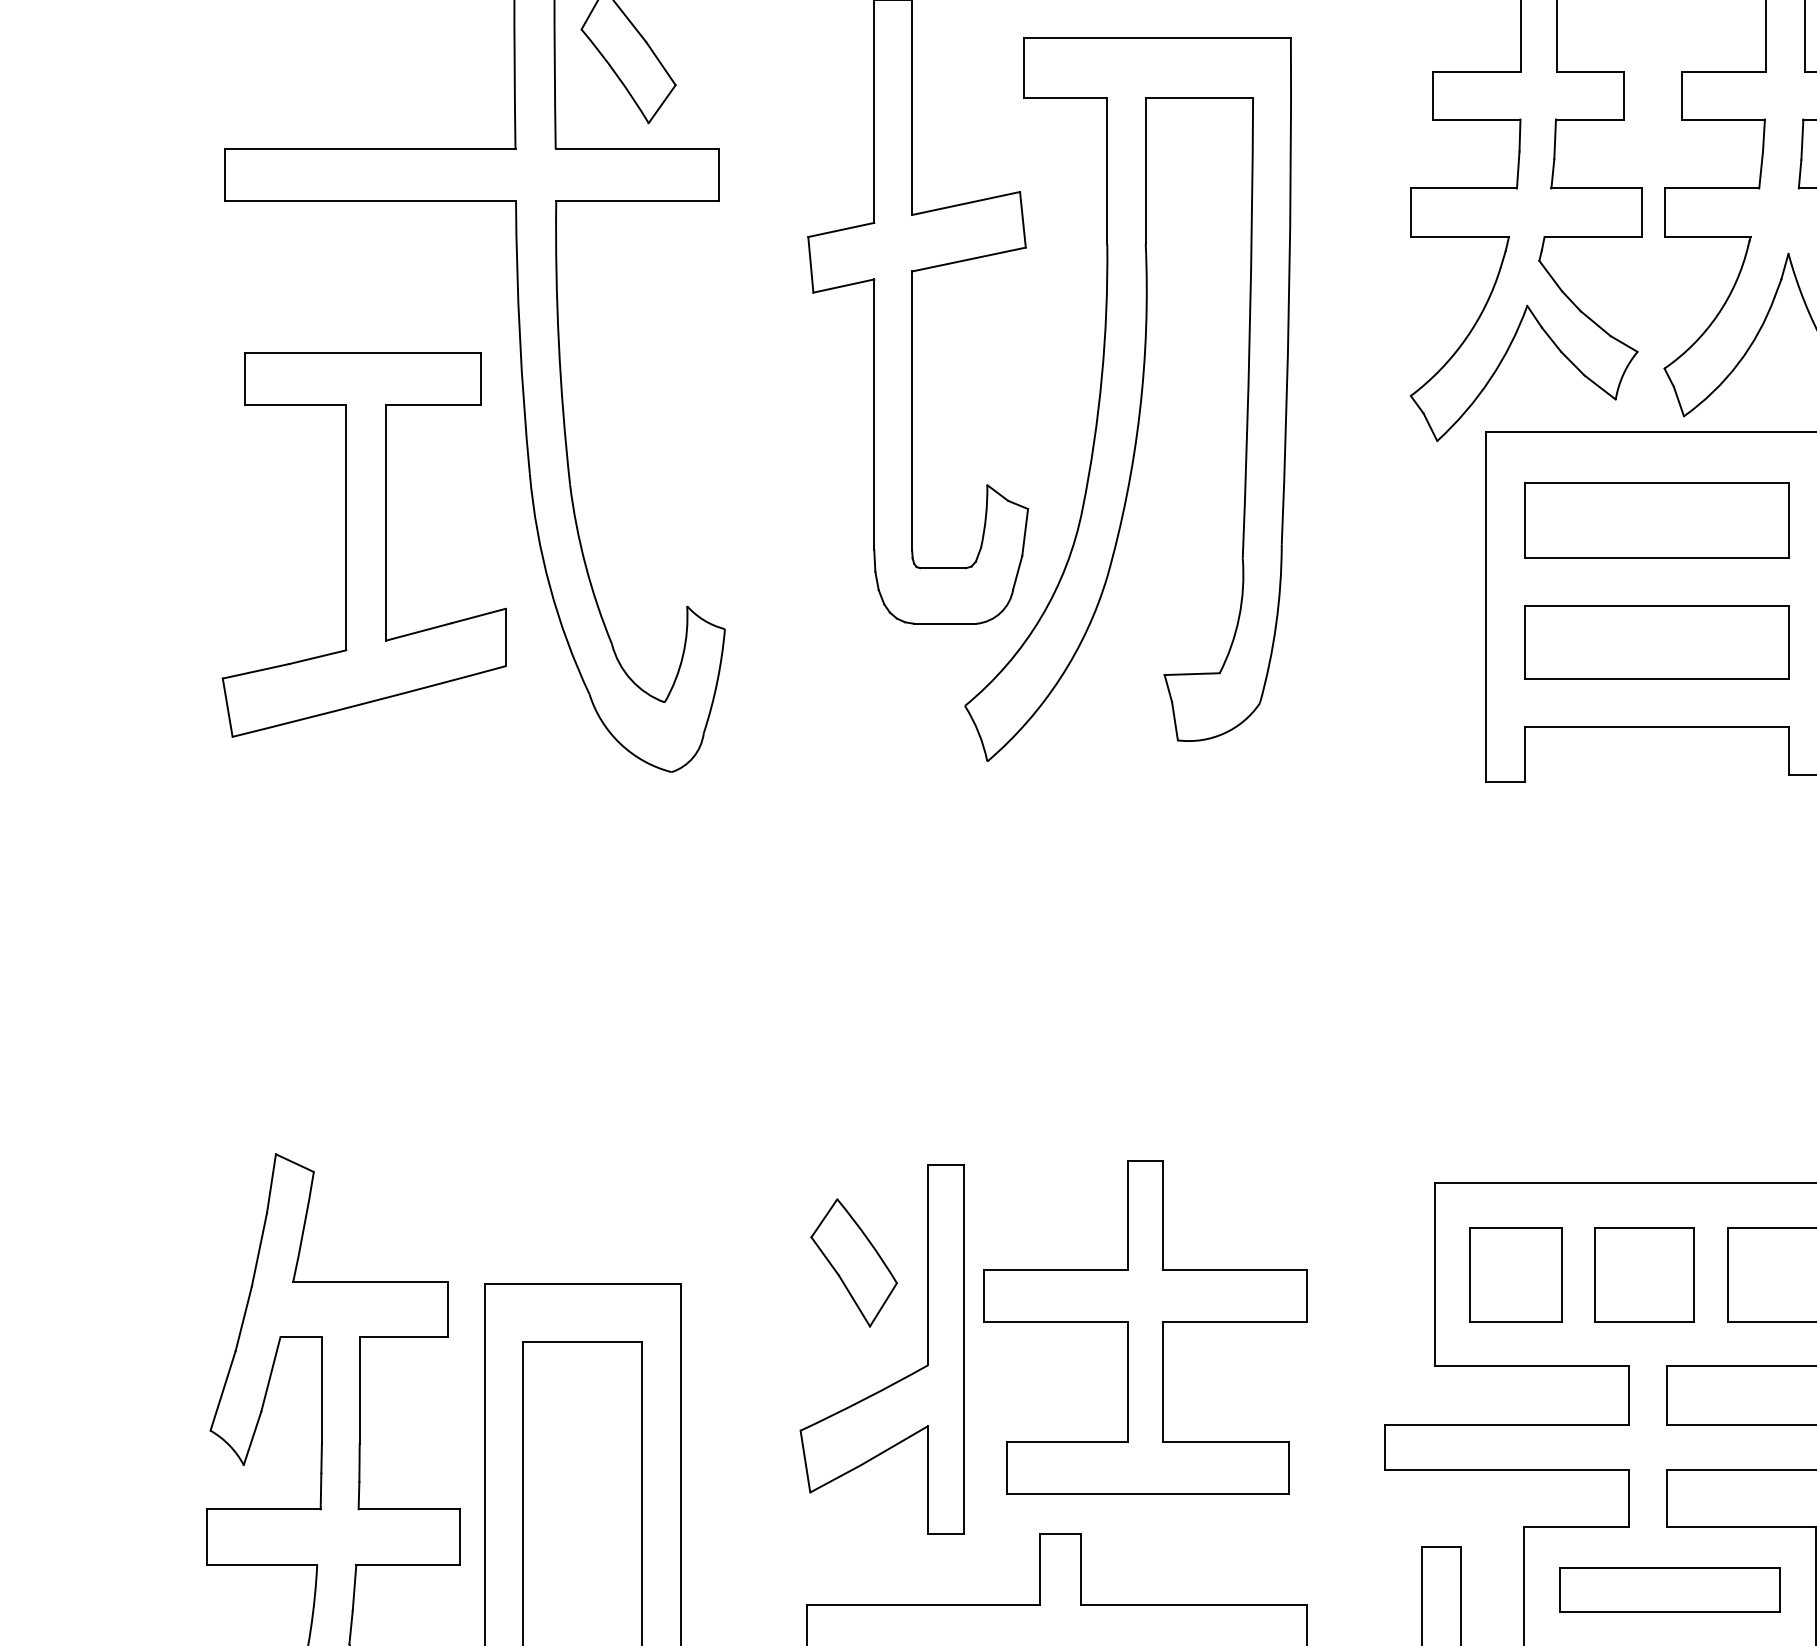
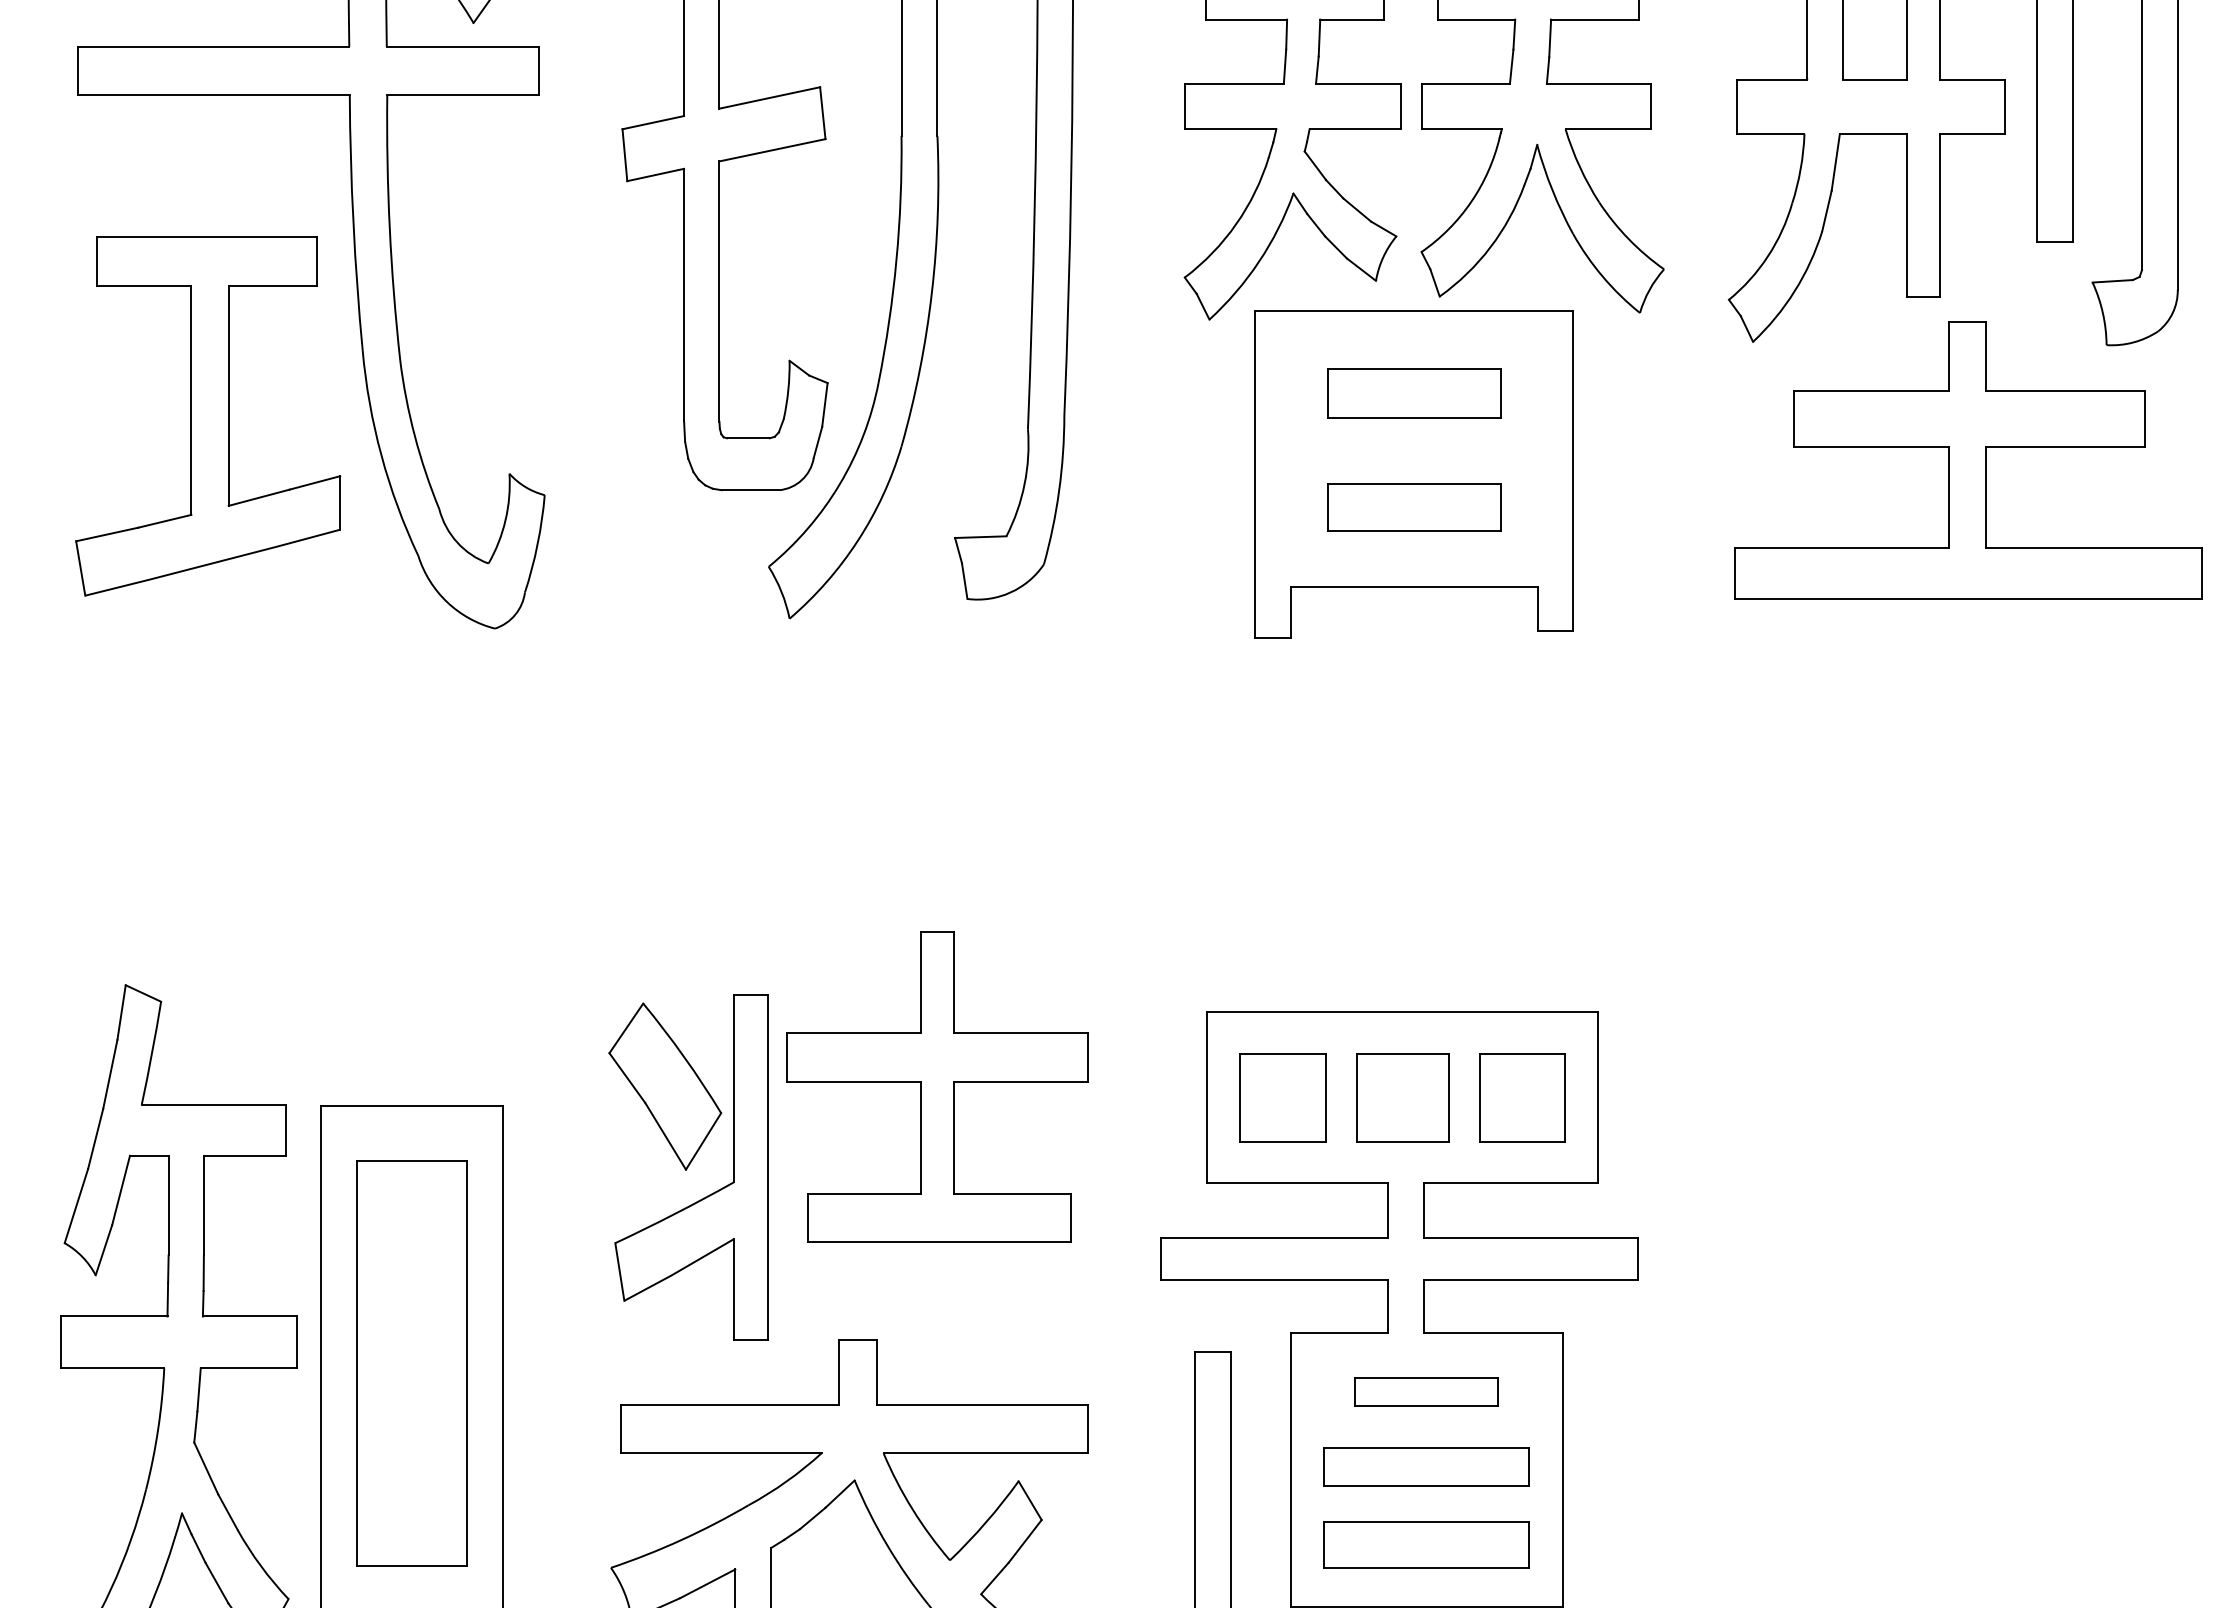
part: (1656, 520) -> (1414, 393), size x0.7
part: (1656, 642) -> (1414, 507), size x0.7
part: (854, 1262) -> (665, 1086), size x1.4
part: (1145, 1327) -> (937, 1086), moved
part: (1669, 1589) -> (1426, 1391), size x0.7

